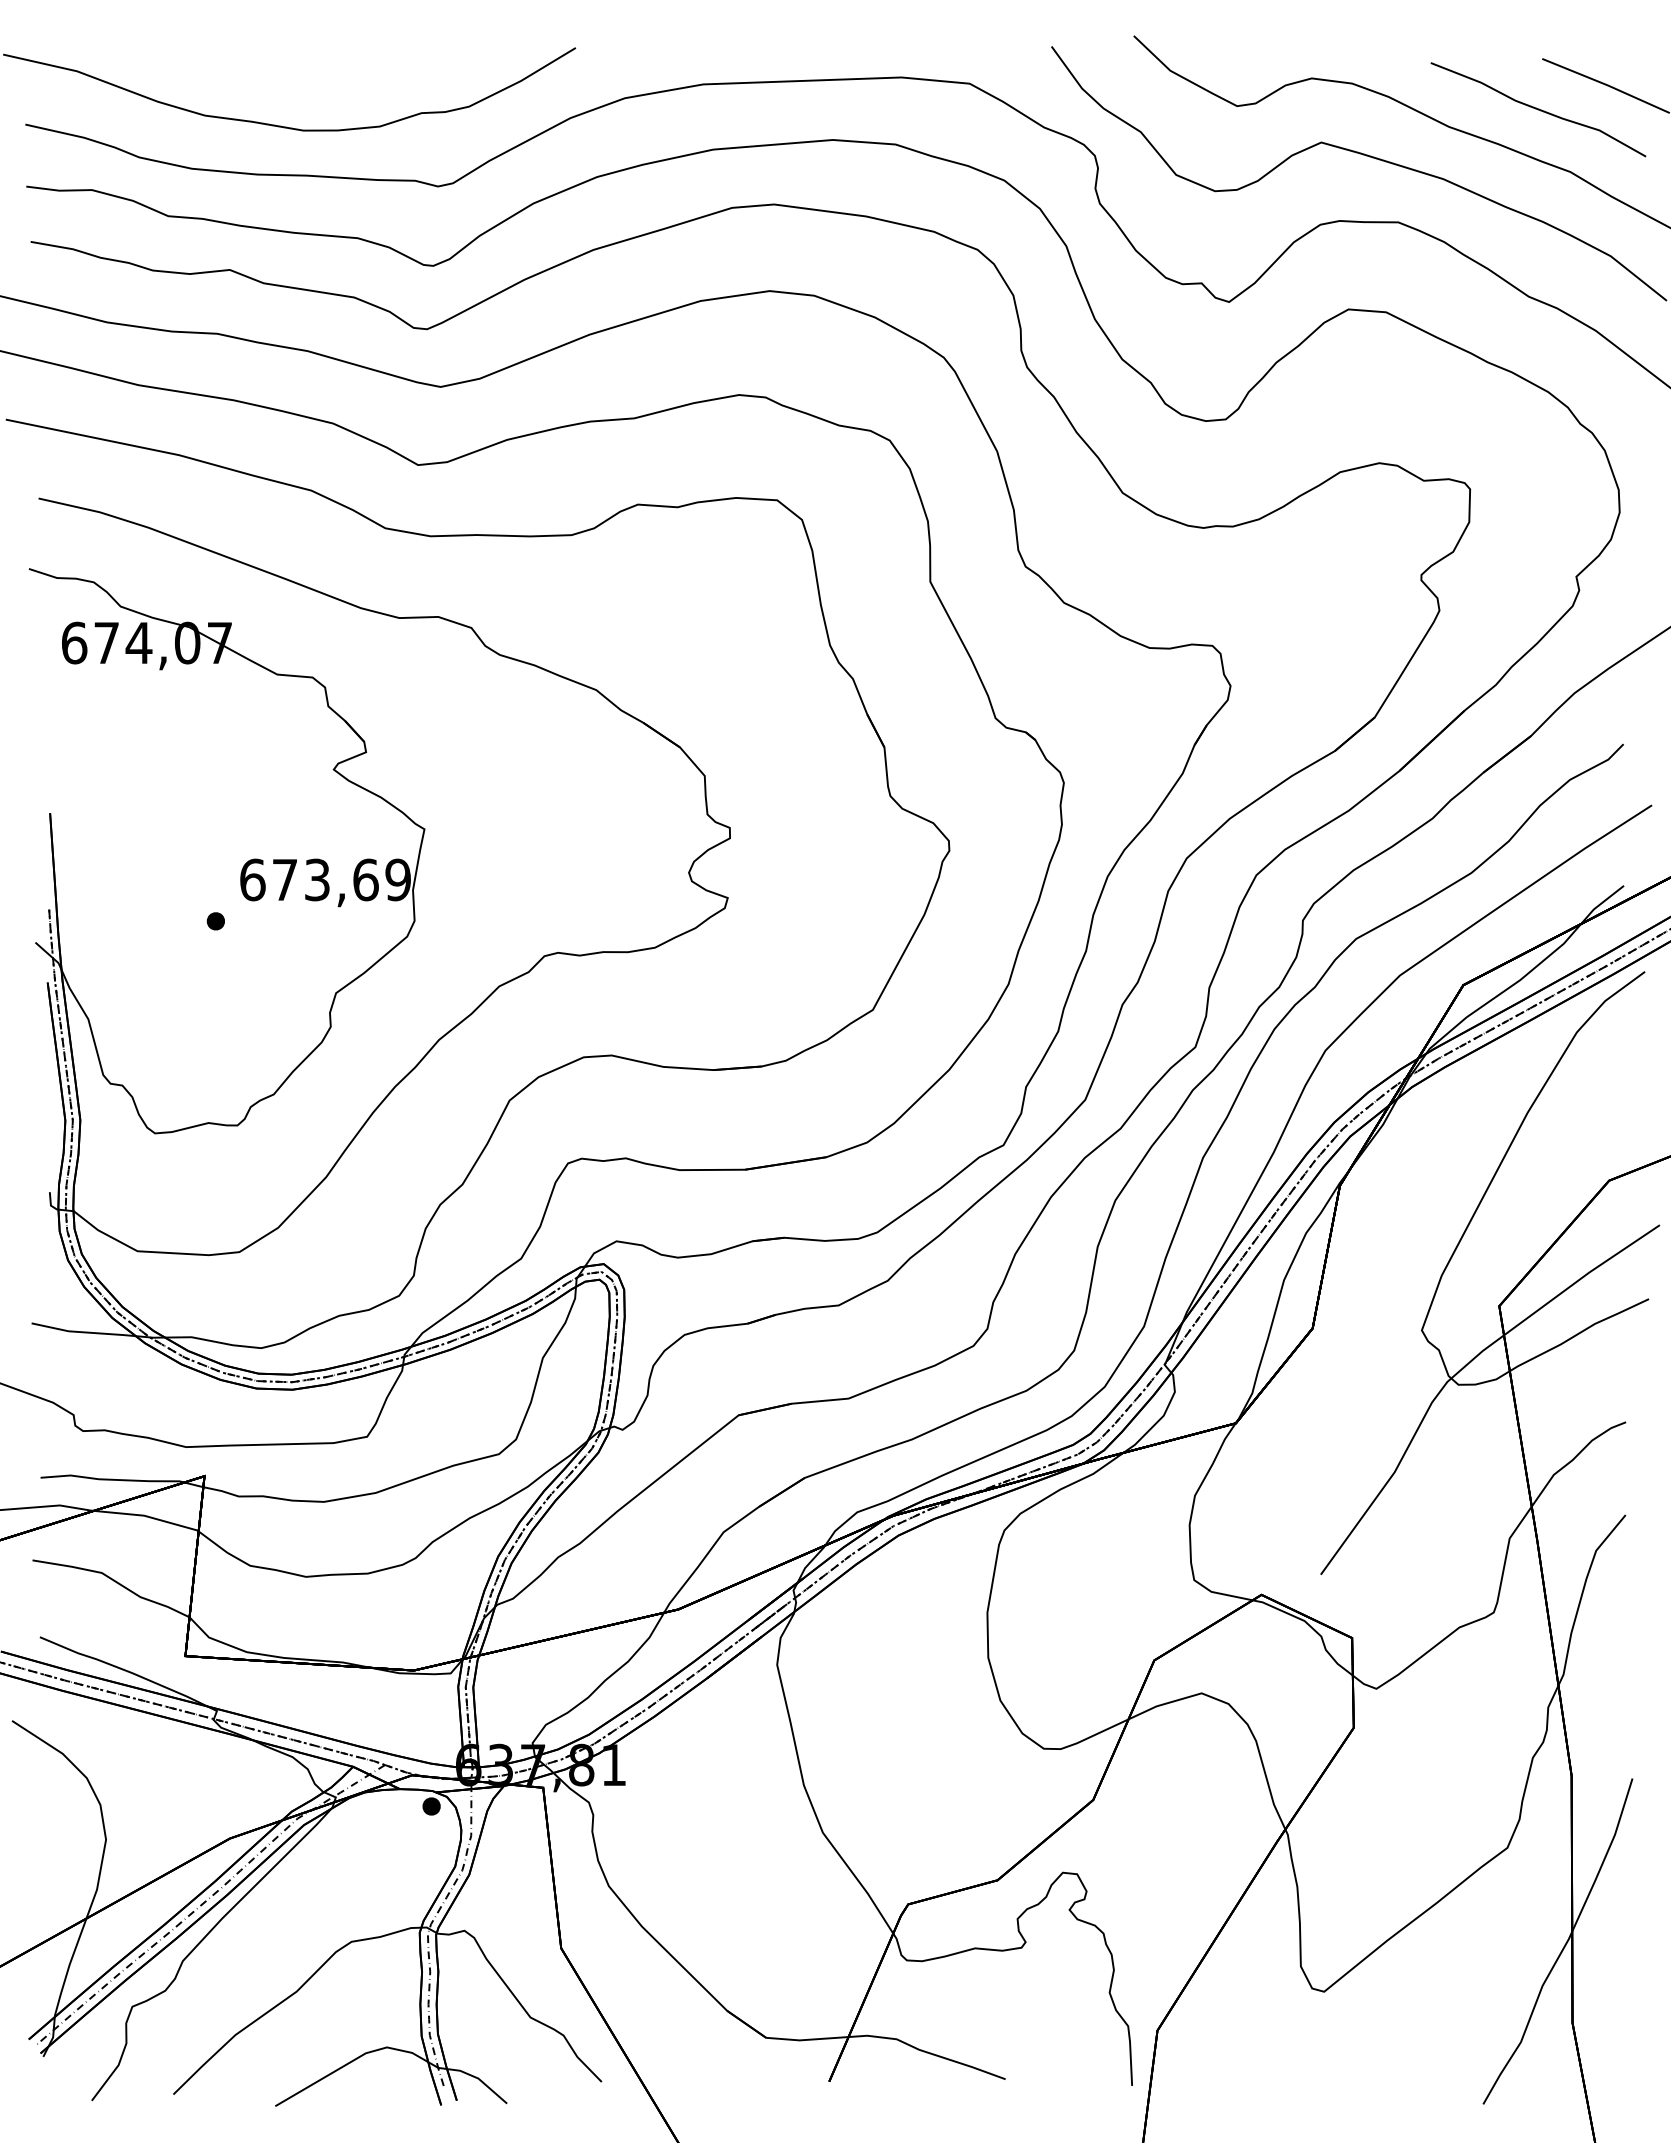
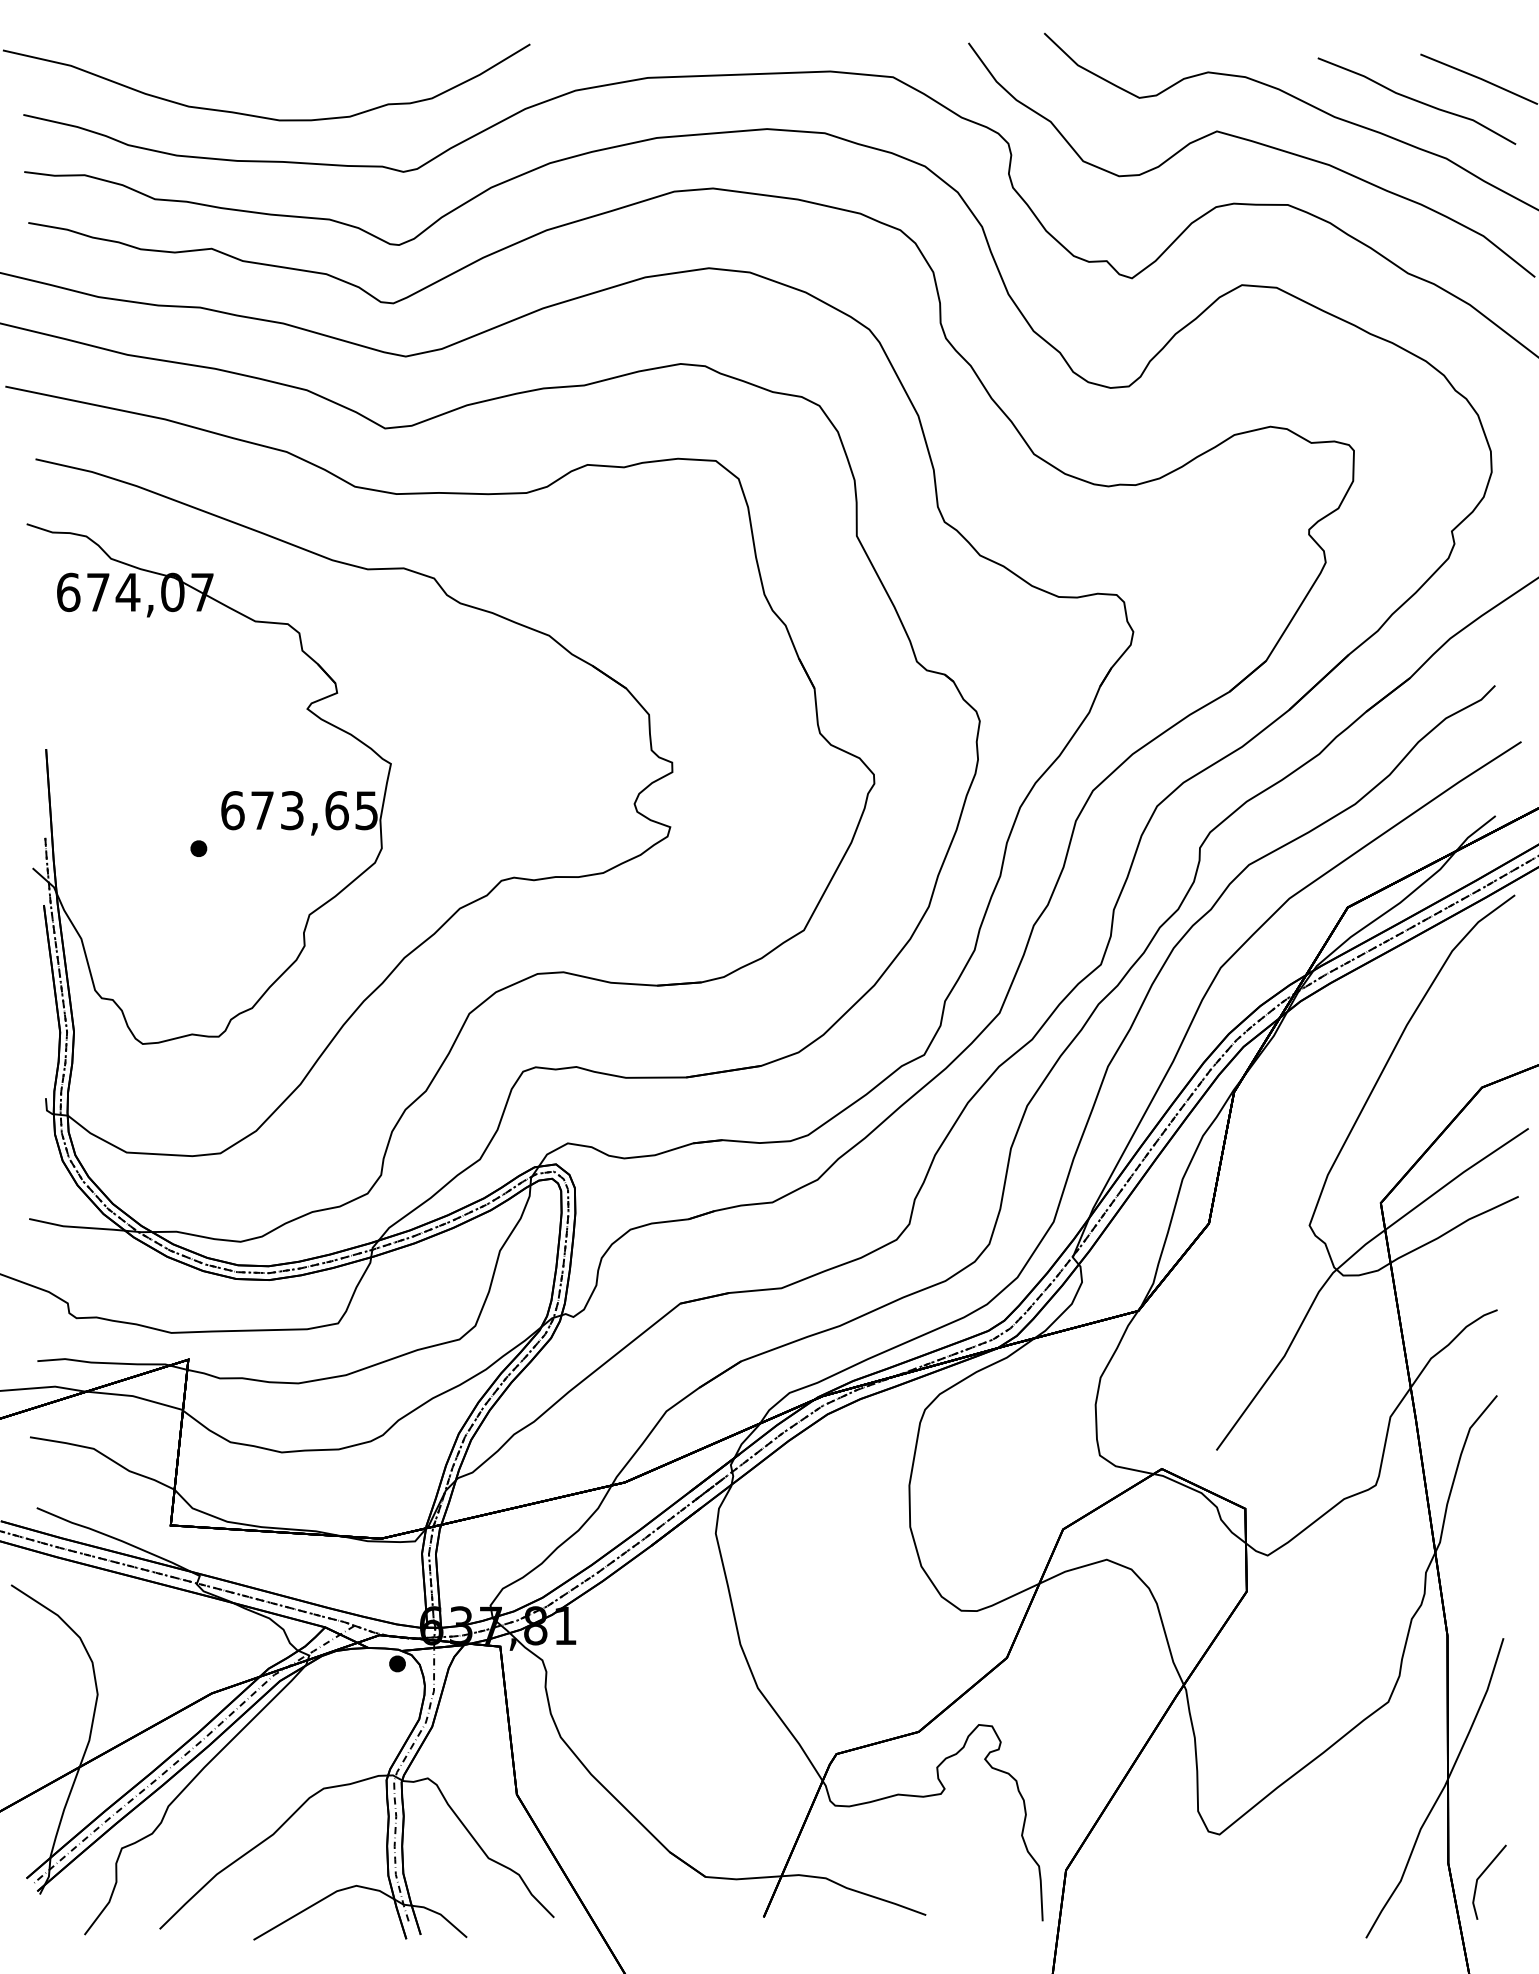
text: (397, 879) -> (366, 810), 673,69 -> 673,65
line: (1607, 2038) -> (1480, 1877), added

